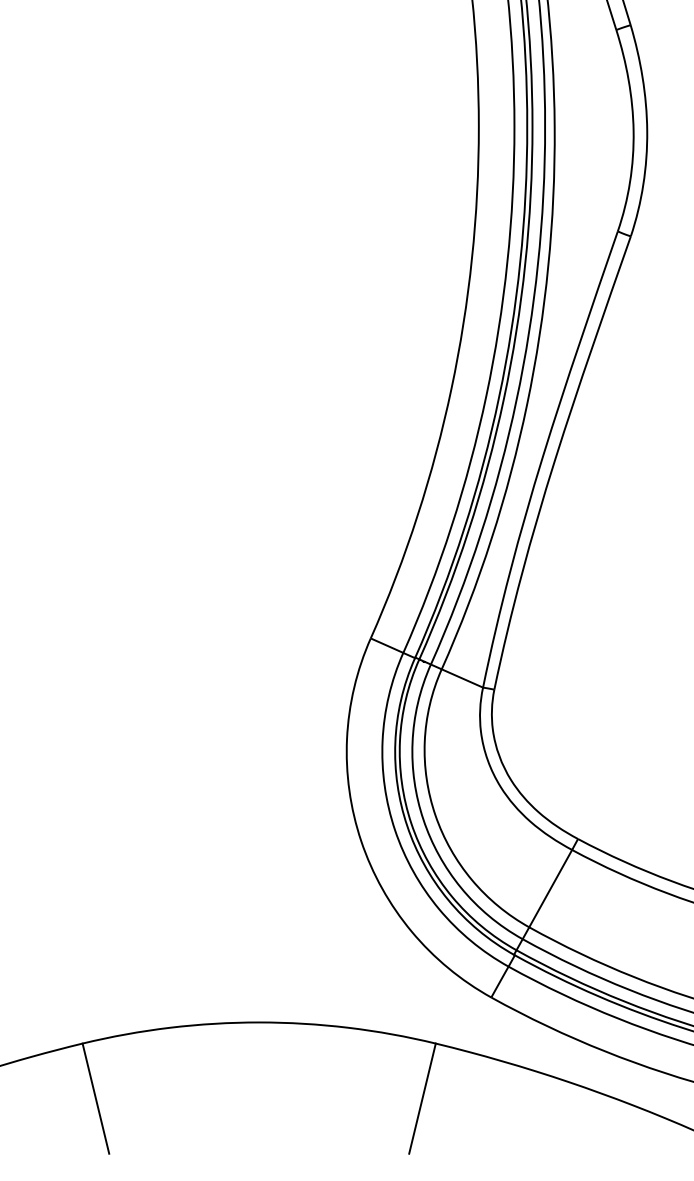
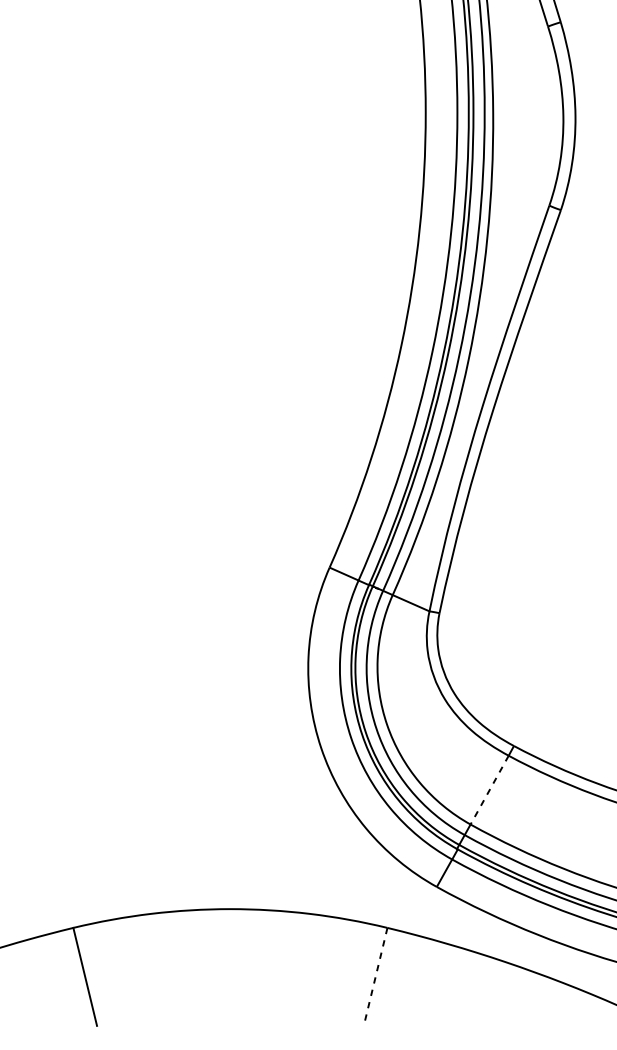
line: (550, 889) -> (489, 790), solid -> dashed
line: (422, 1098) -> (375, 976), solid -> dashed

